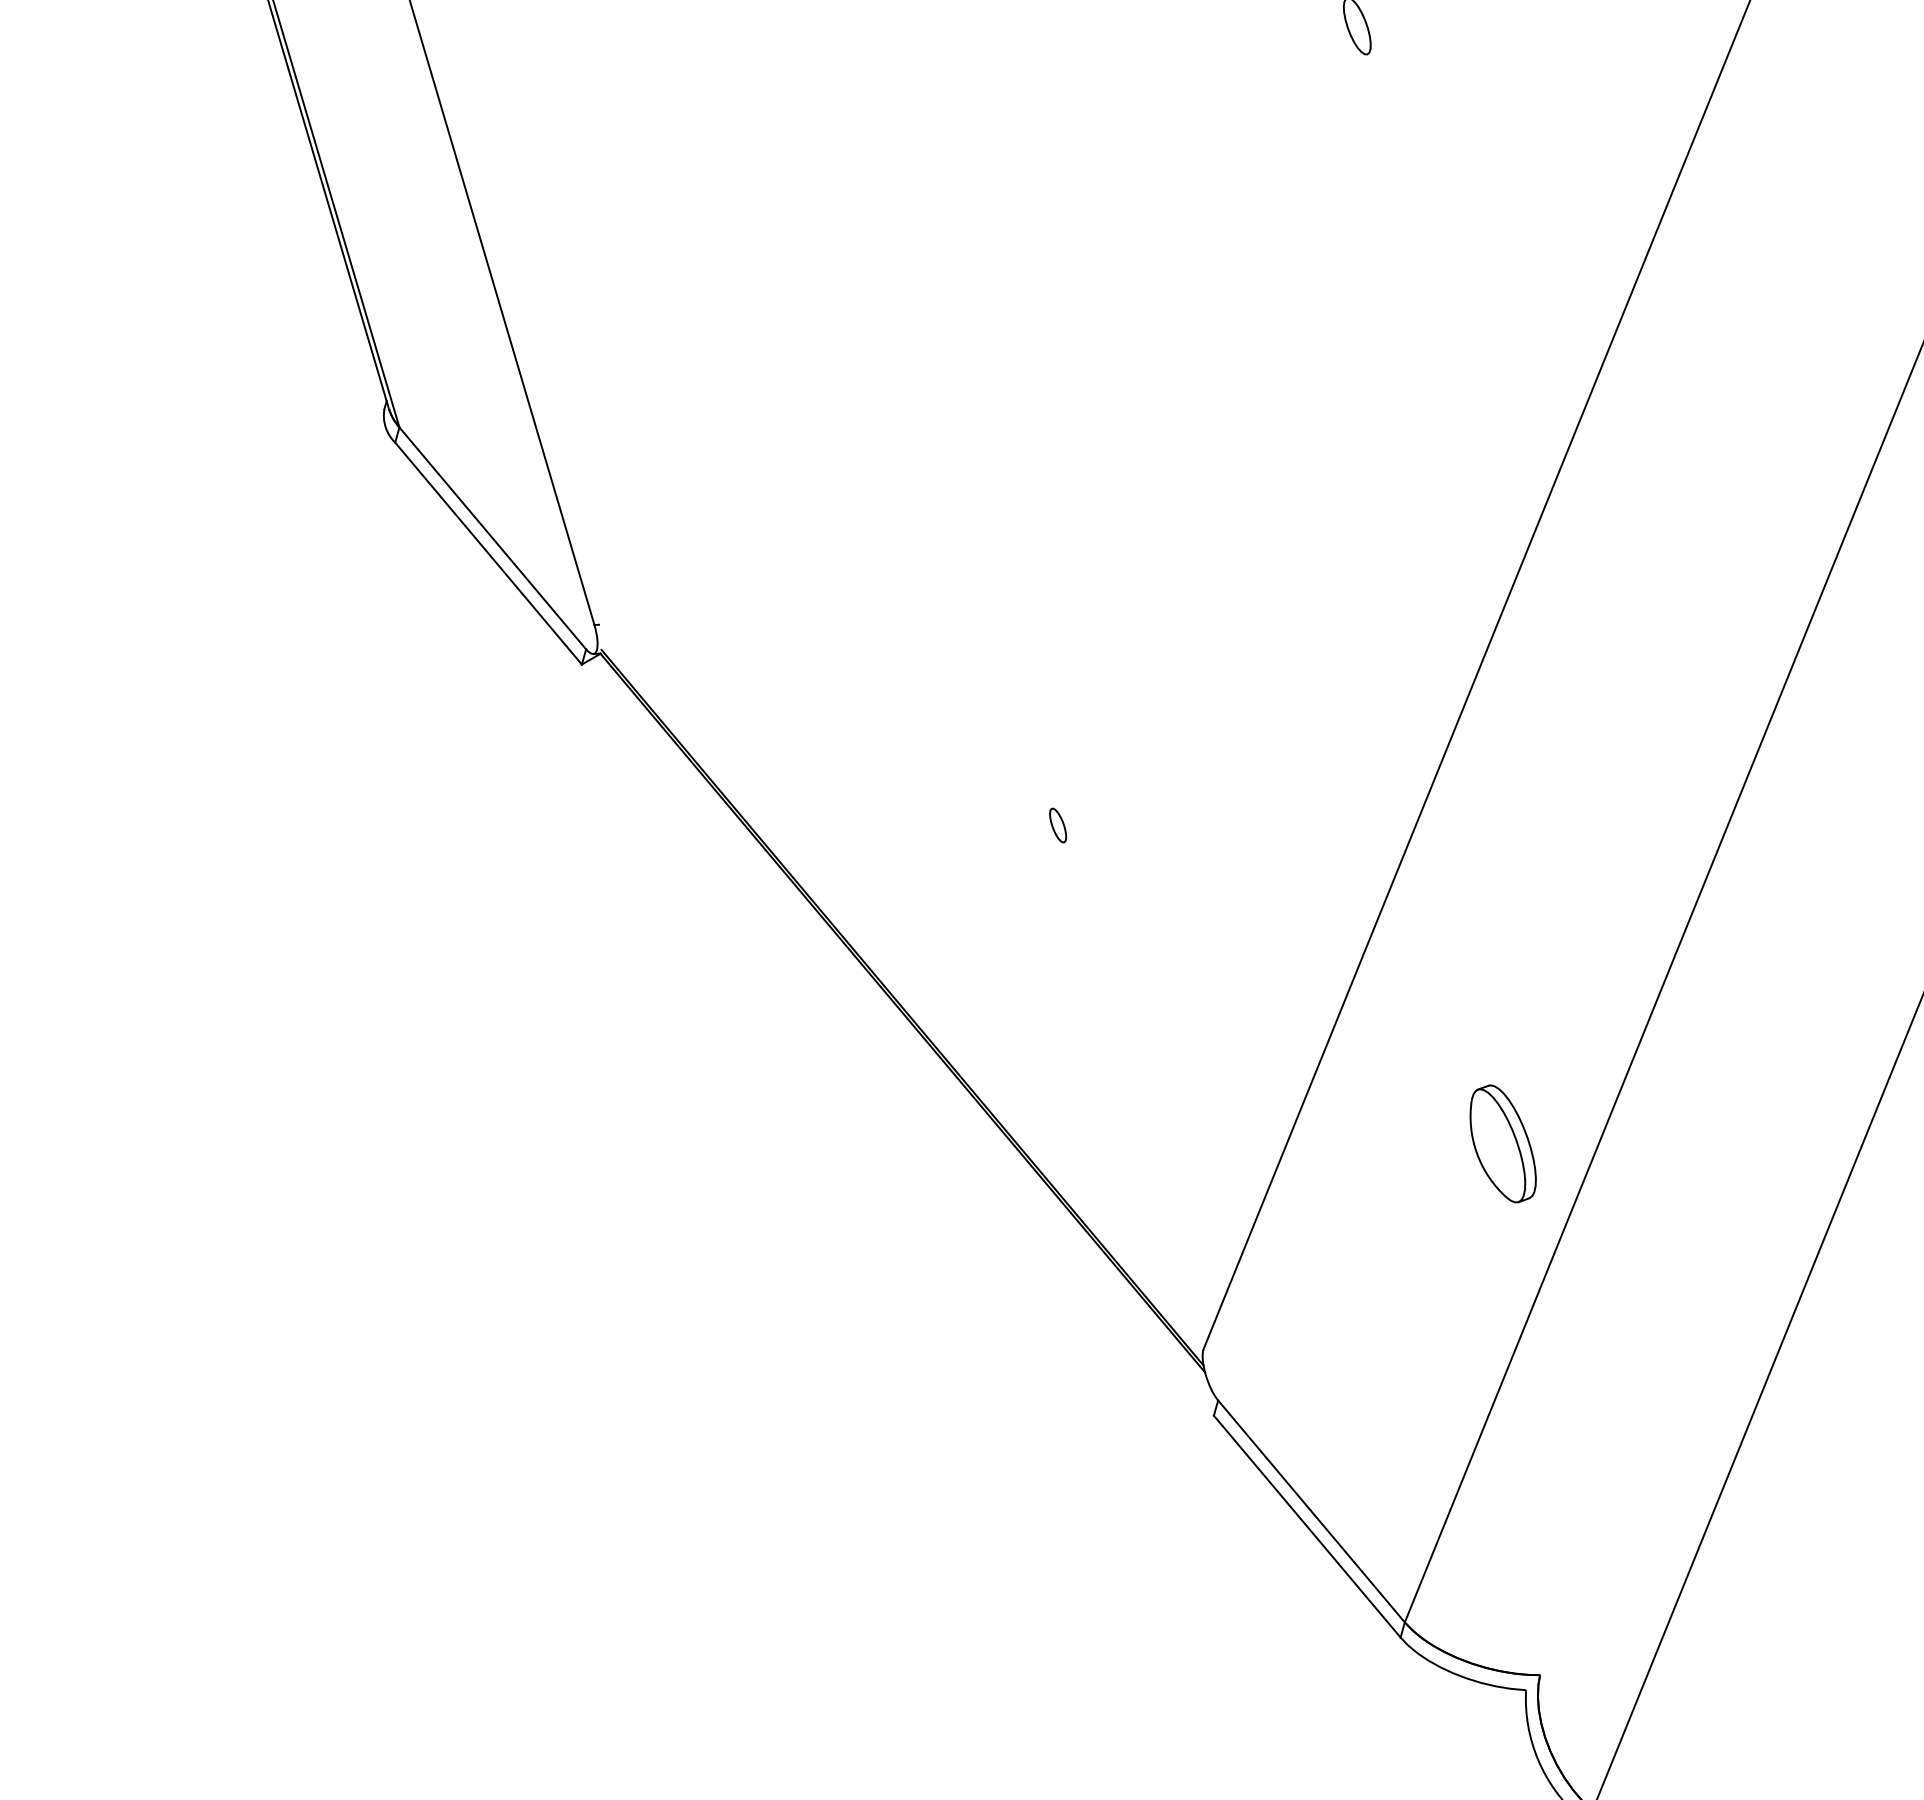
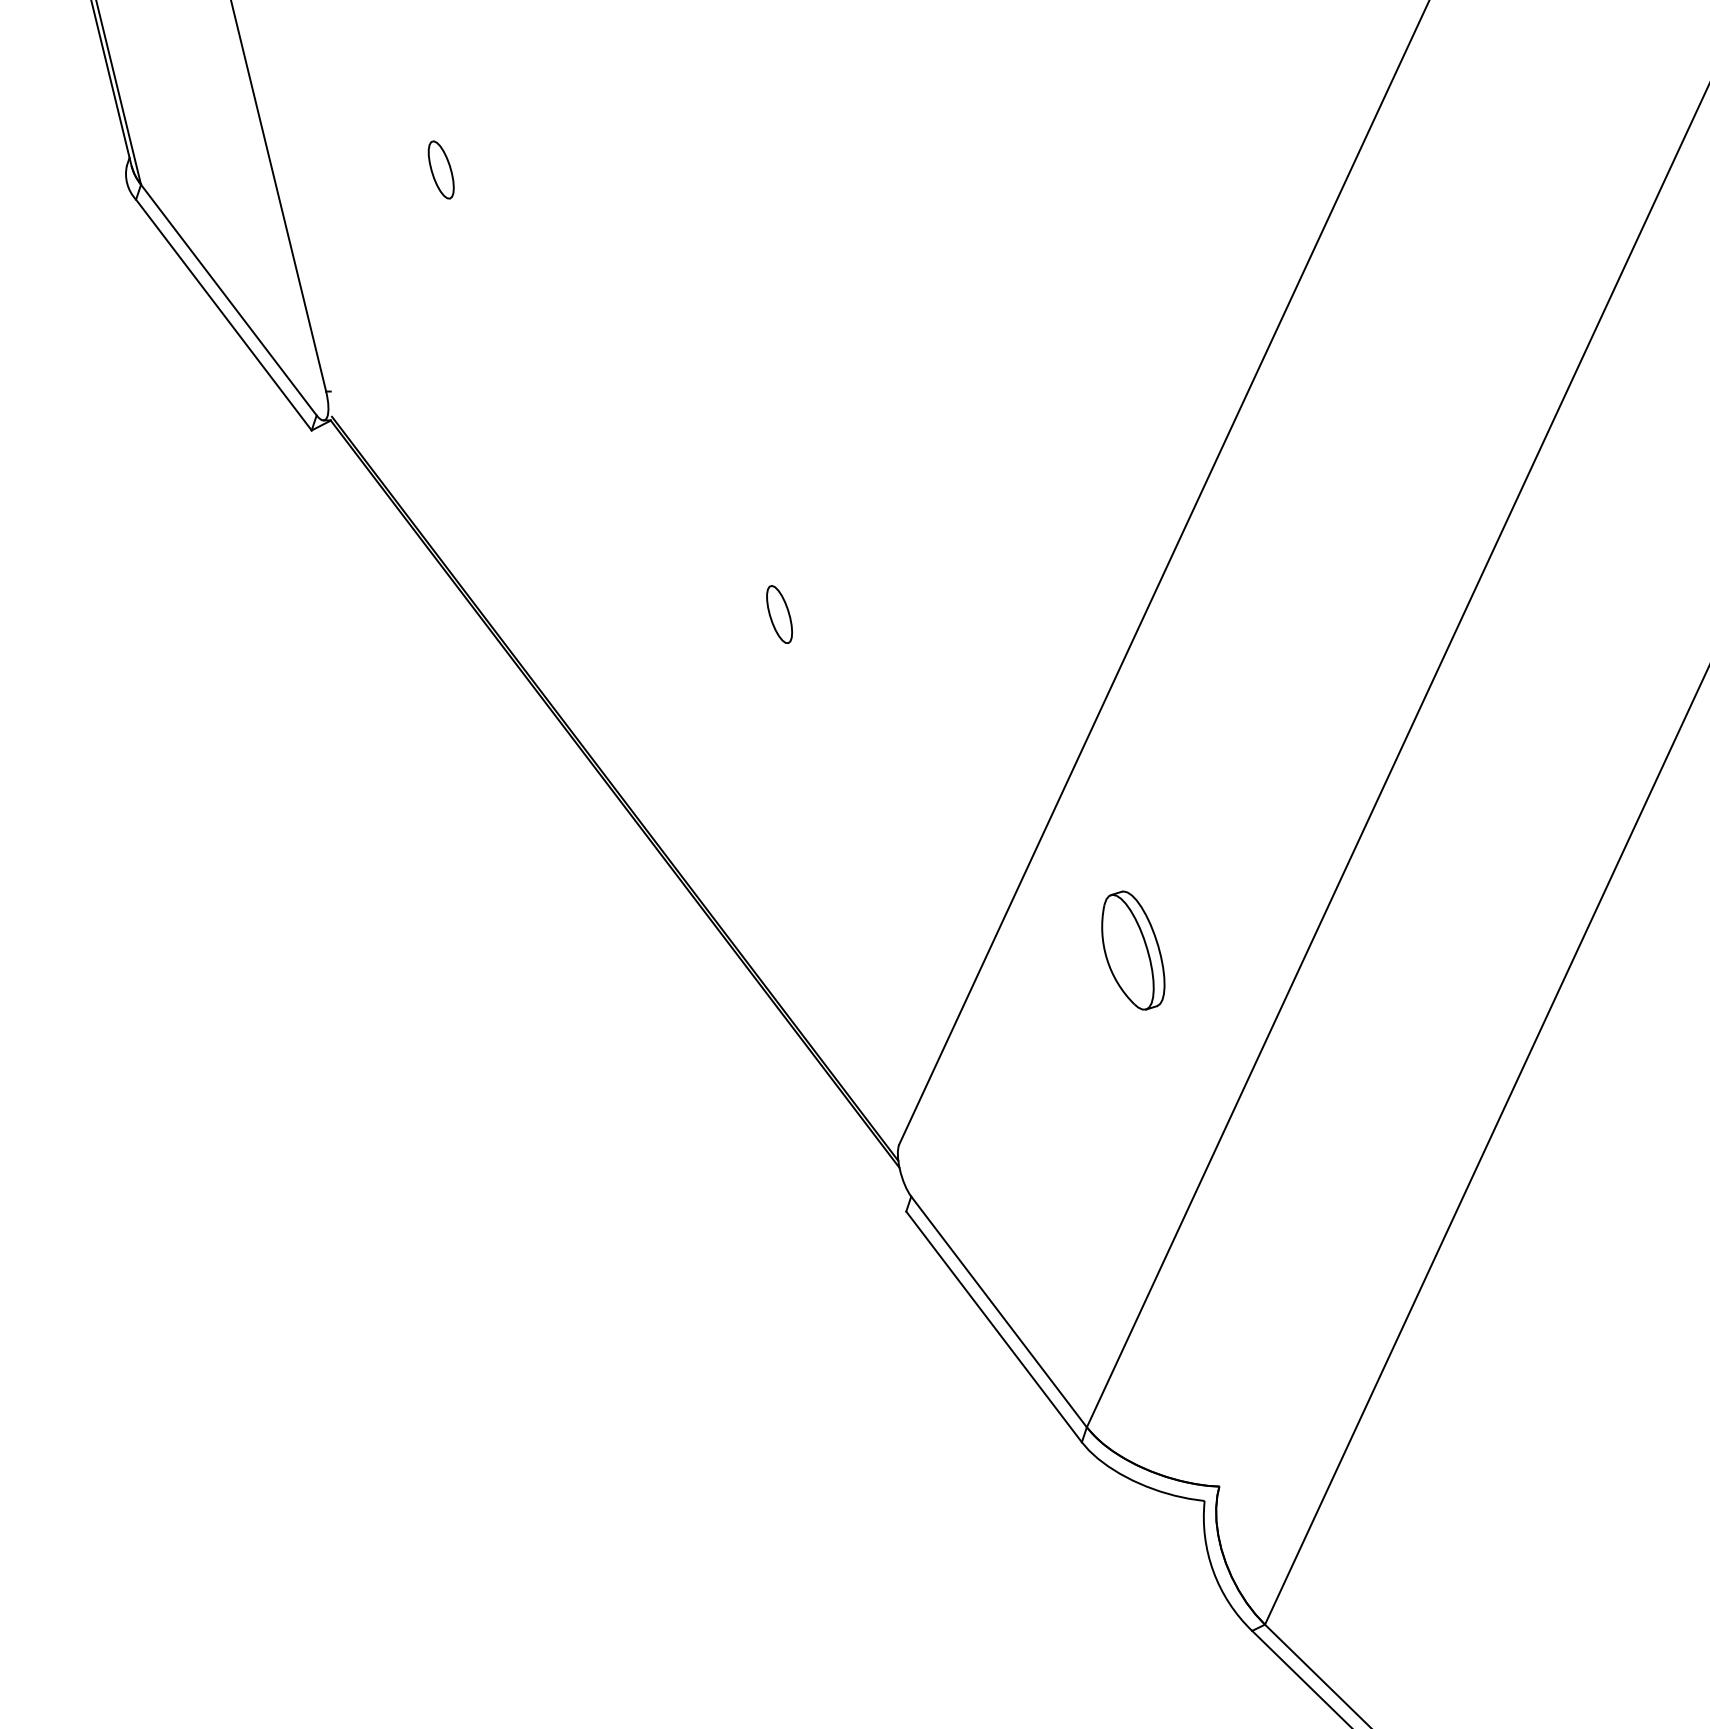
part: (698, 398) -> (441, 170), added
part: (1057, 825) -> (778, 614), size x1.67
part: (1502, 1143) -> (1132, 950), moved

